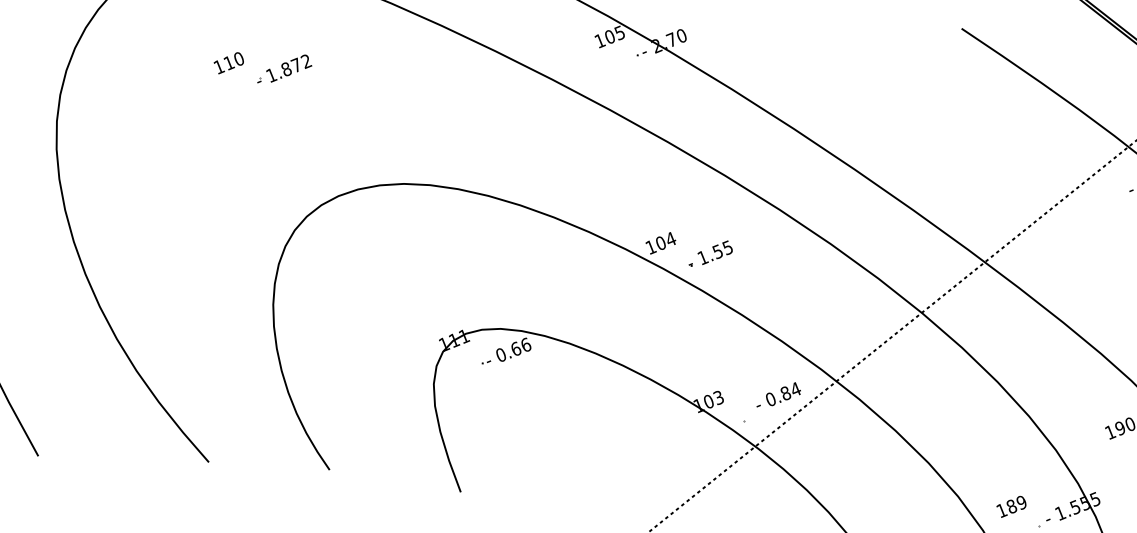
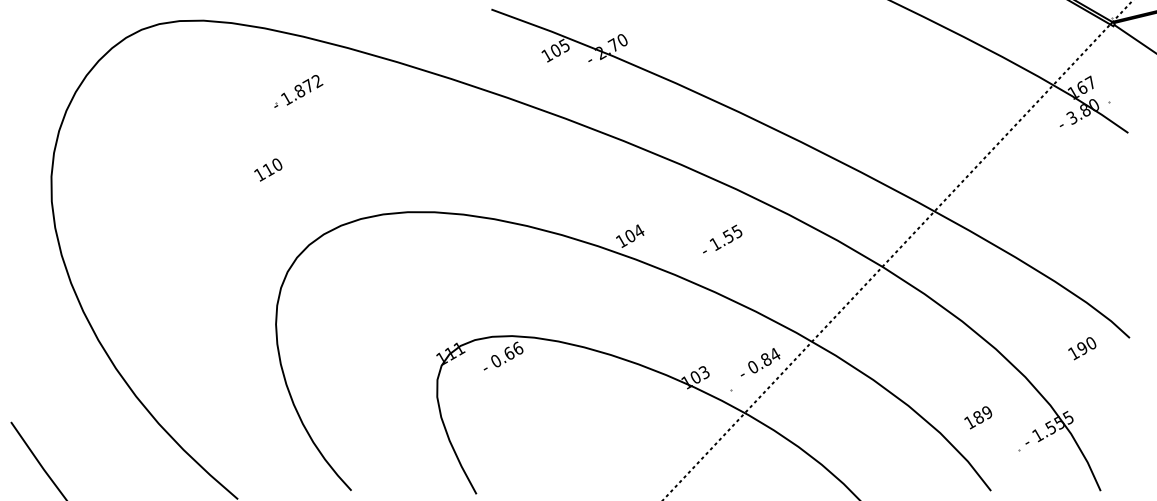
text: (229, 62) -> (268, 169), moved
part: (285, 69) -> (298, 91), moved
part: (711, 252) -> (722, 238), moved
text: (1011, 506) -> (978, 417), moved

